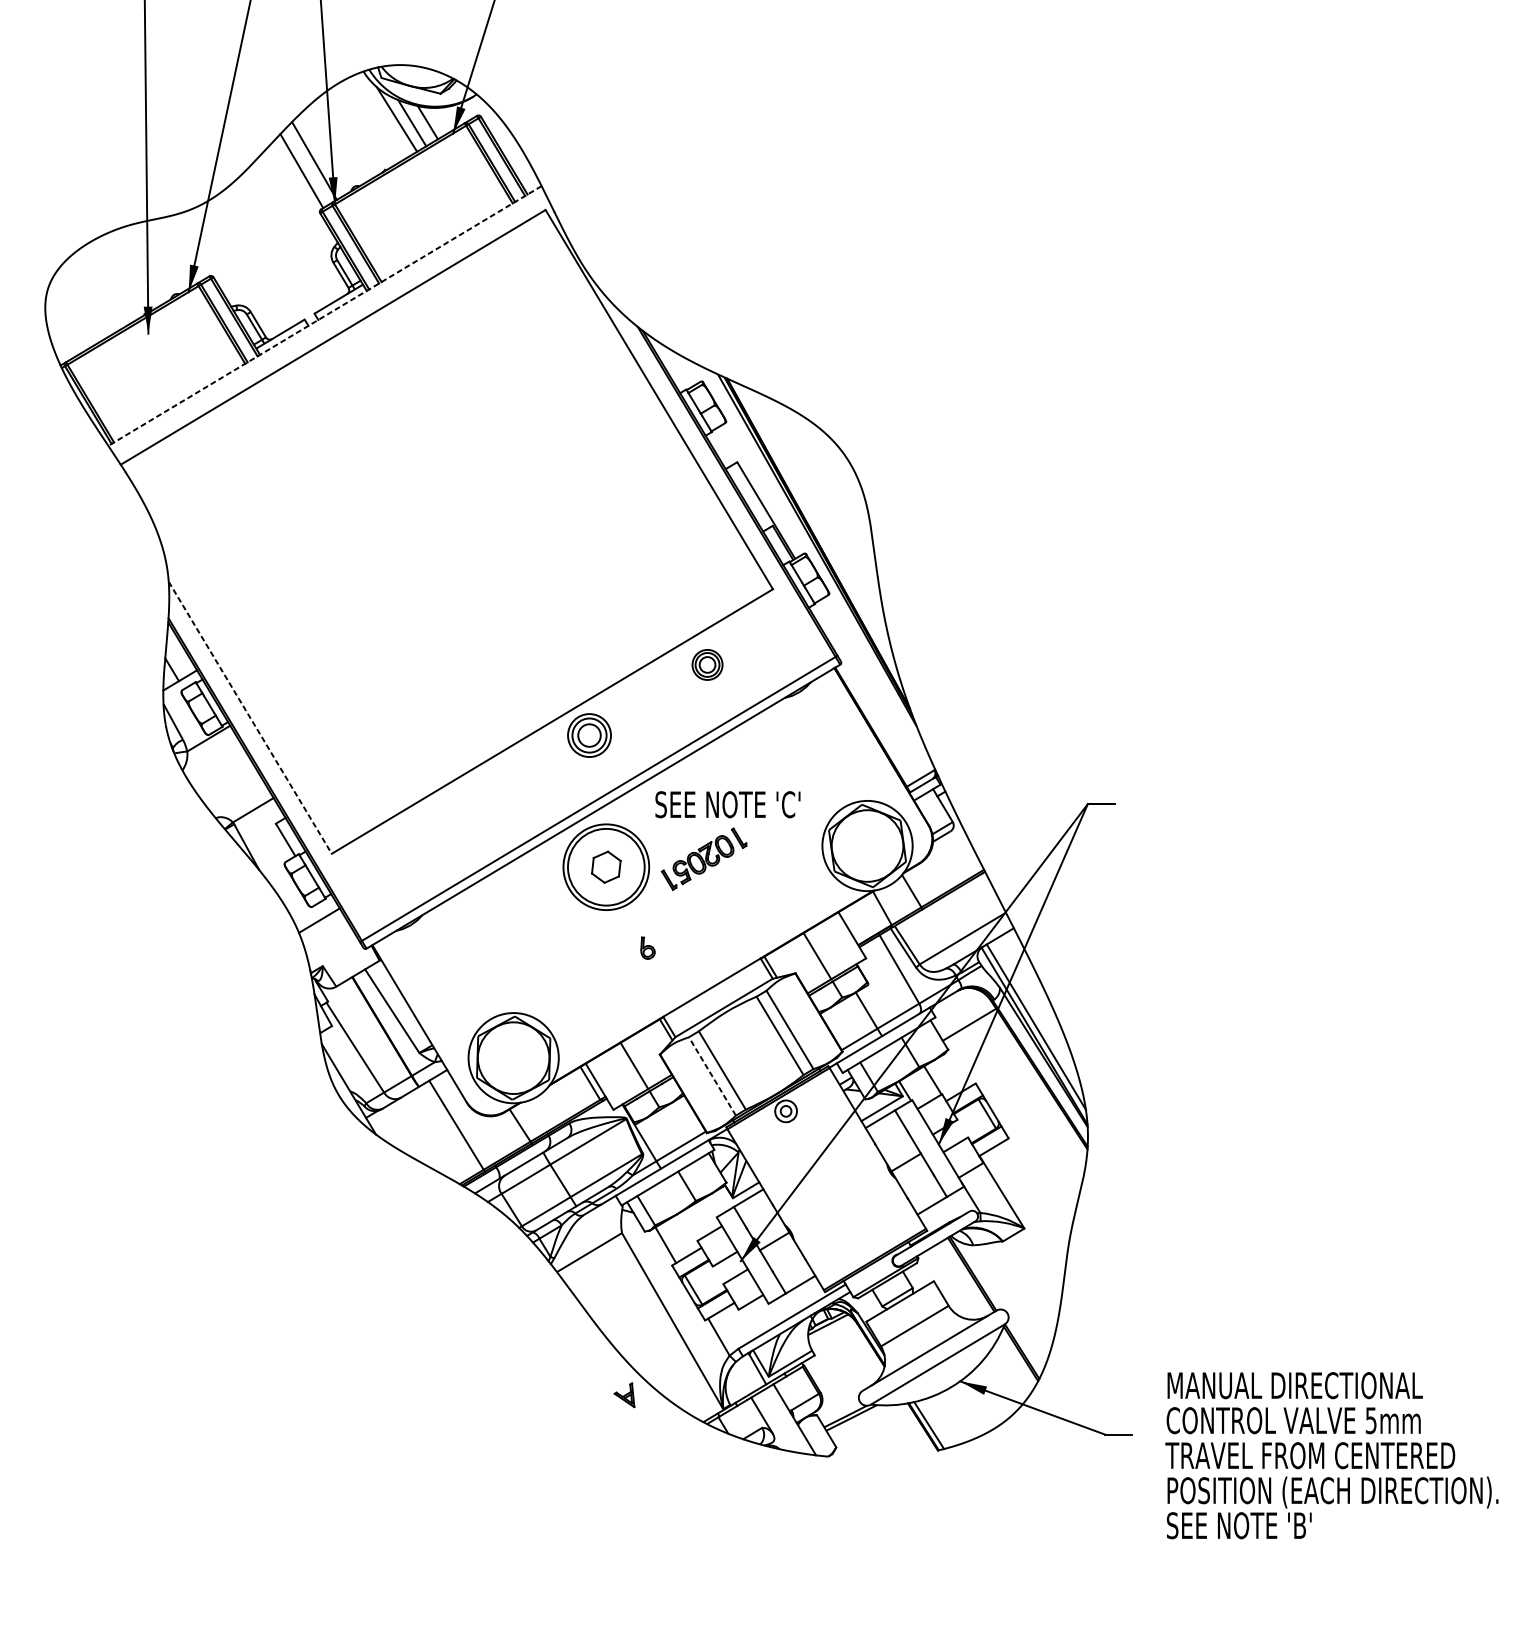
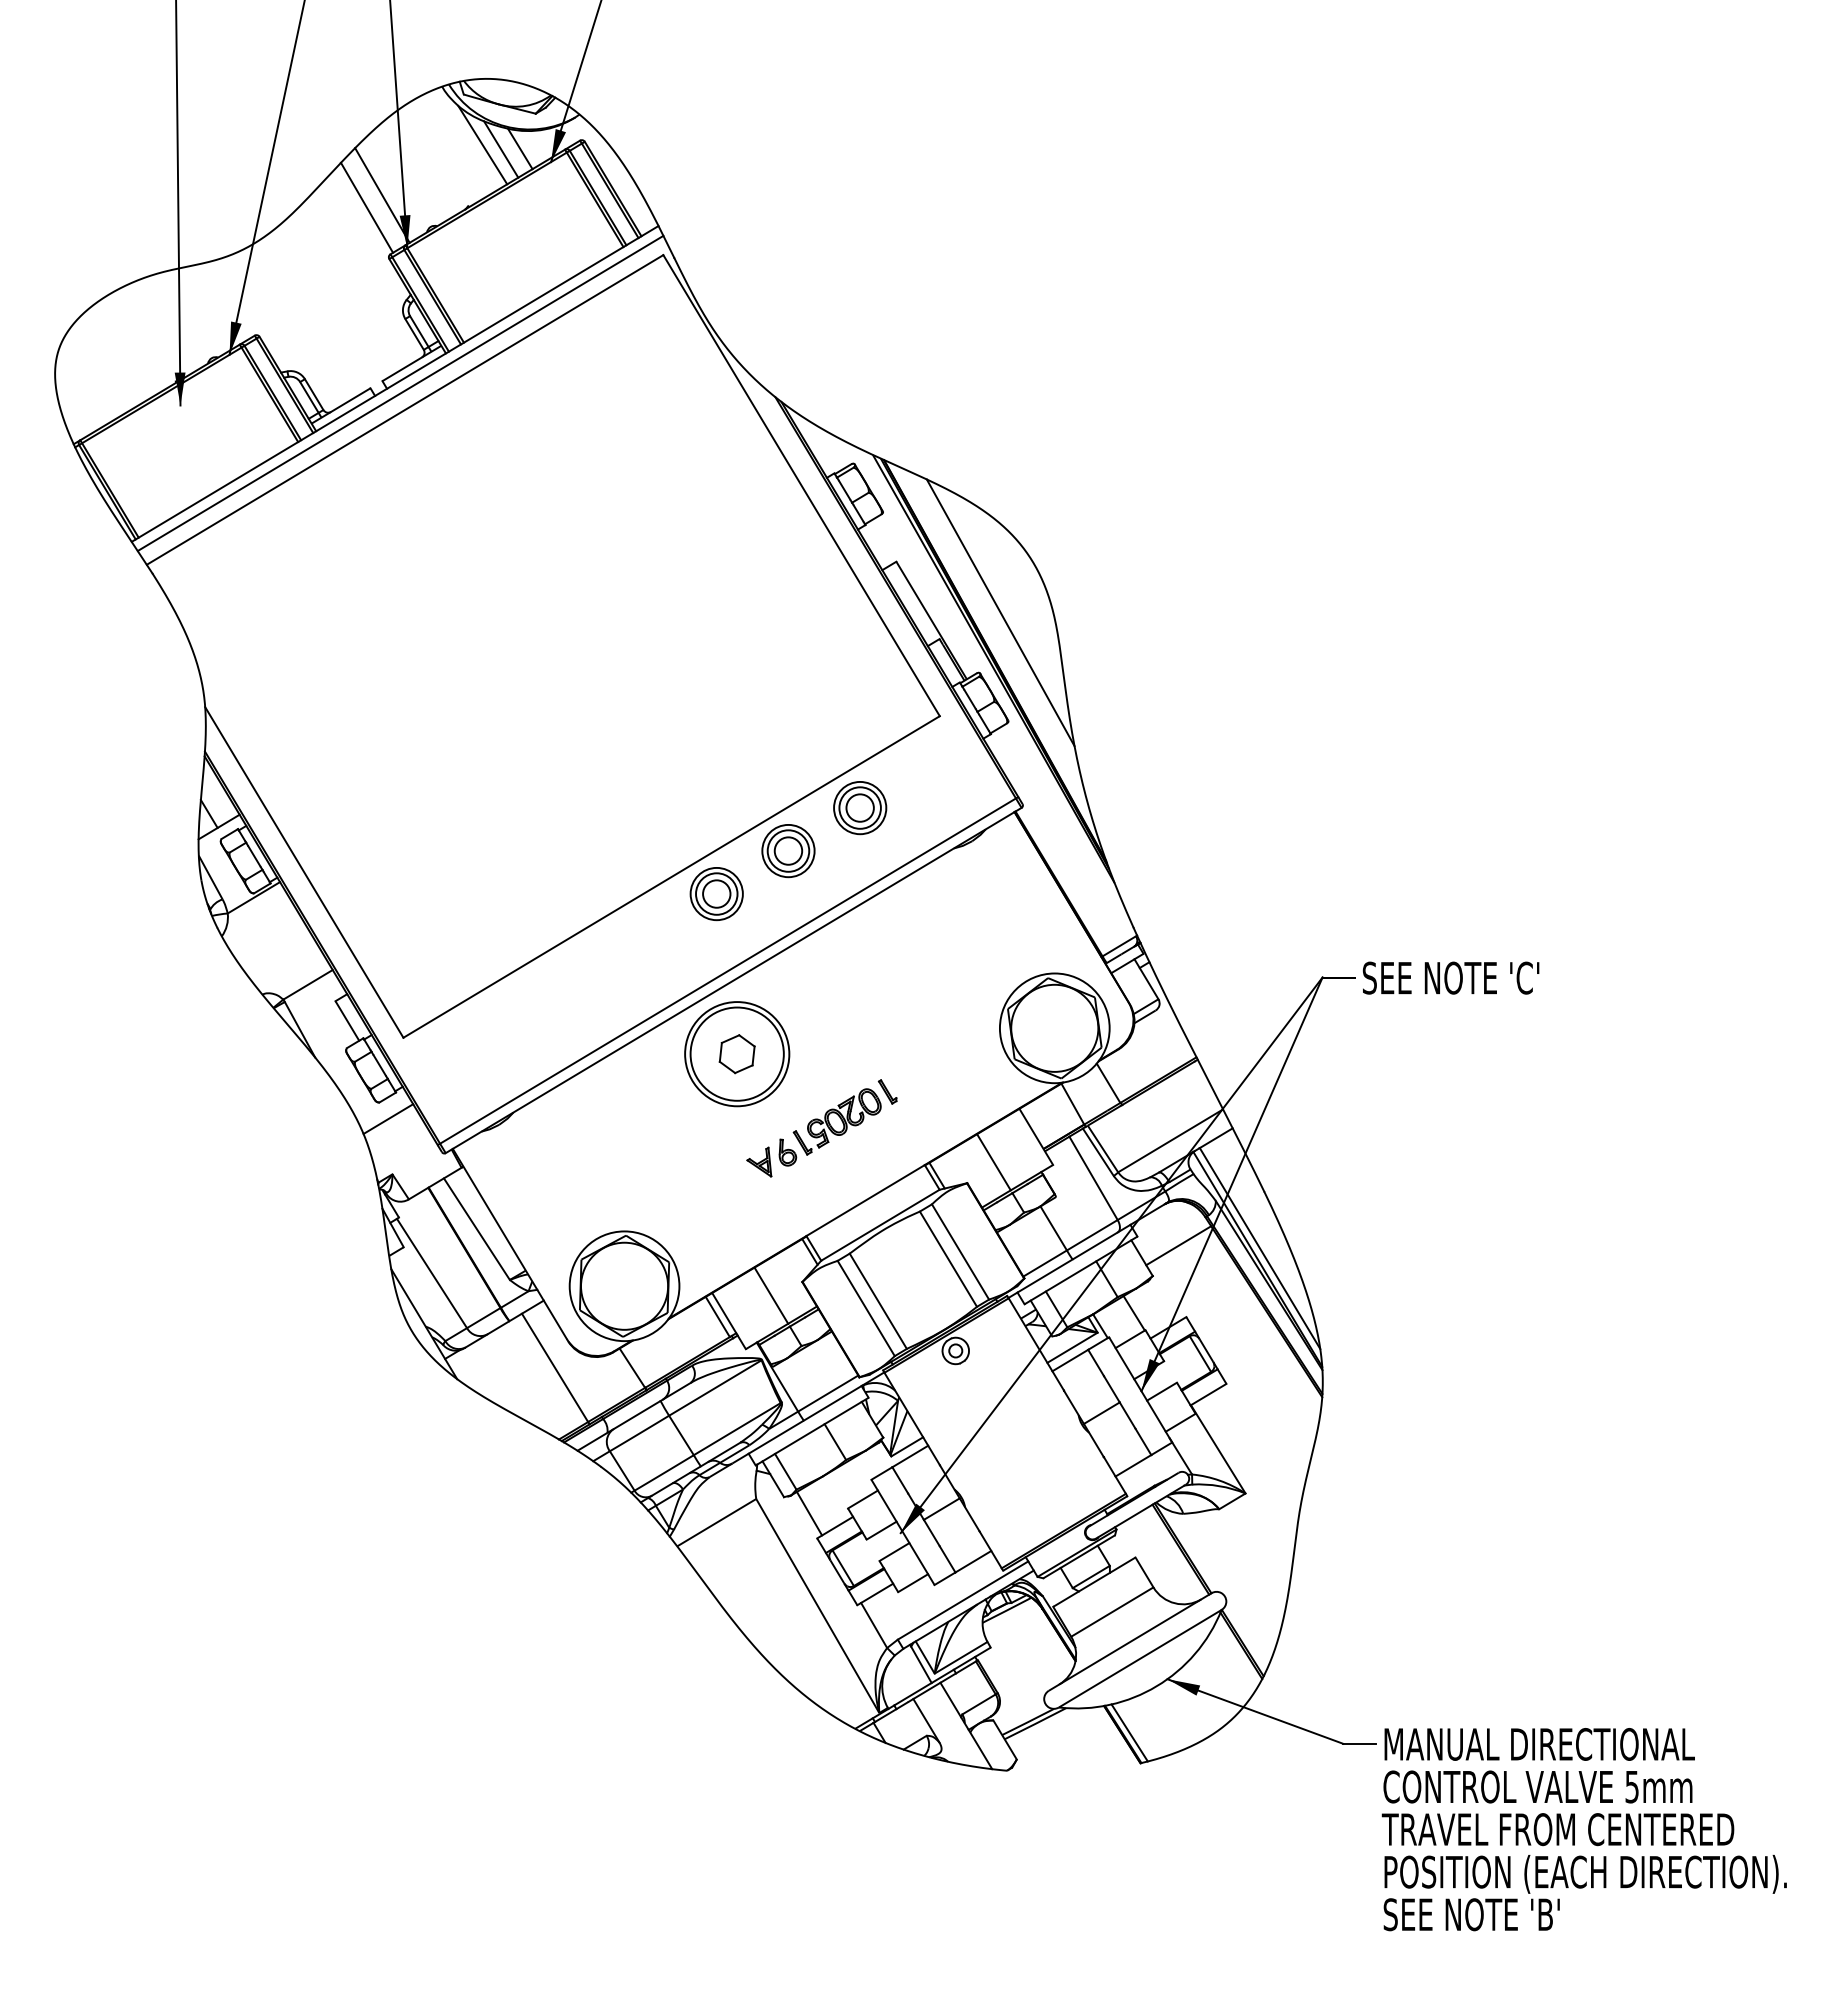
line: (324, 316) -> (394, 384), dashed -> solid
line: (329, 323) -> (400, 392), added
line: (822, 503) -> (1000, 612), added
part: (707, 665) -> (860, 808), size x1.43
part: (648, 700) -> (788, 851), added
line: (250, 717) -> (304, 872), dashed -> solid
text: (727, 804) -> (1450, 977), moved
part: (703, 859) -> (844, 1117), moved
line: (712, 1076) -> (866, 1308), dashed -> solid
part: (624, 1394) -> (759, 1161), moved
text: (1331, 1455) -> (1583, 1829), moved

